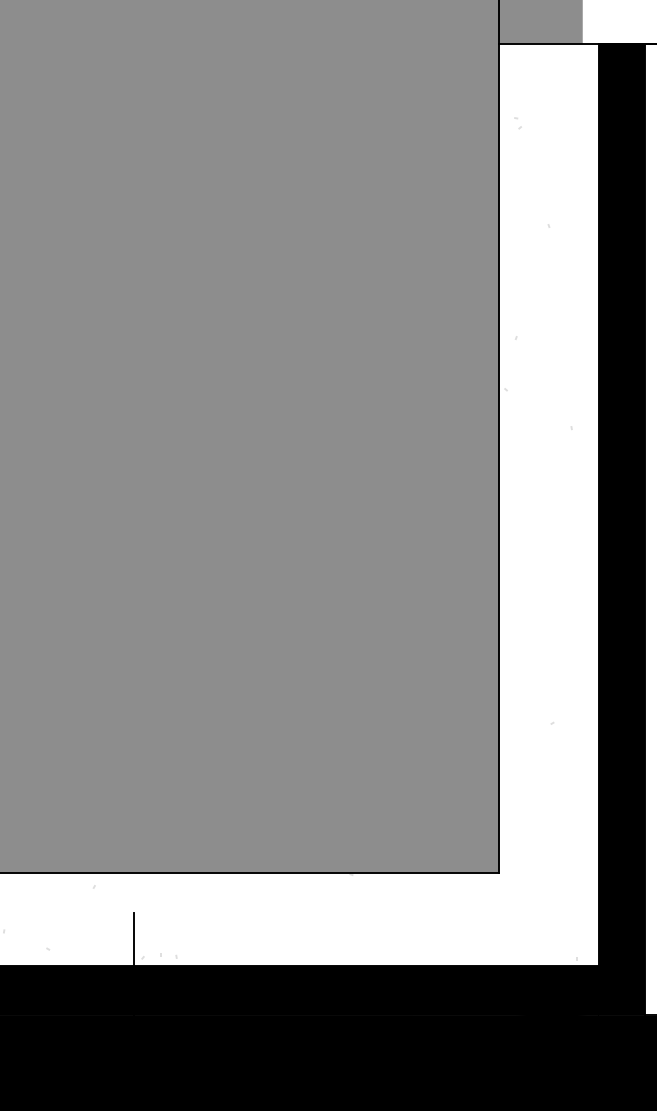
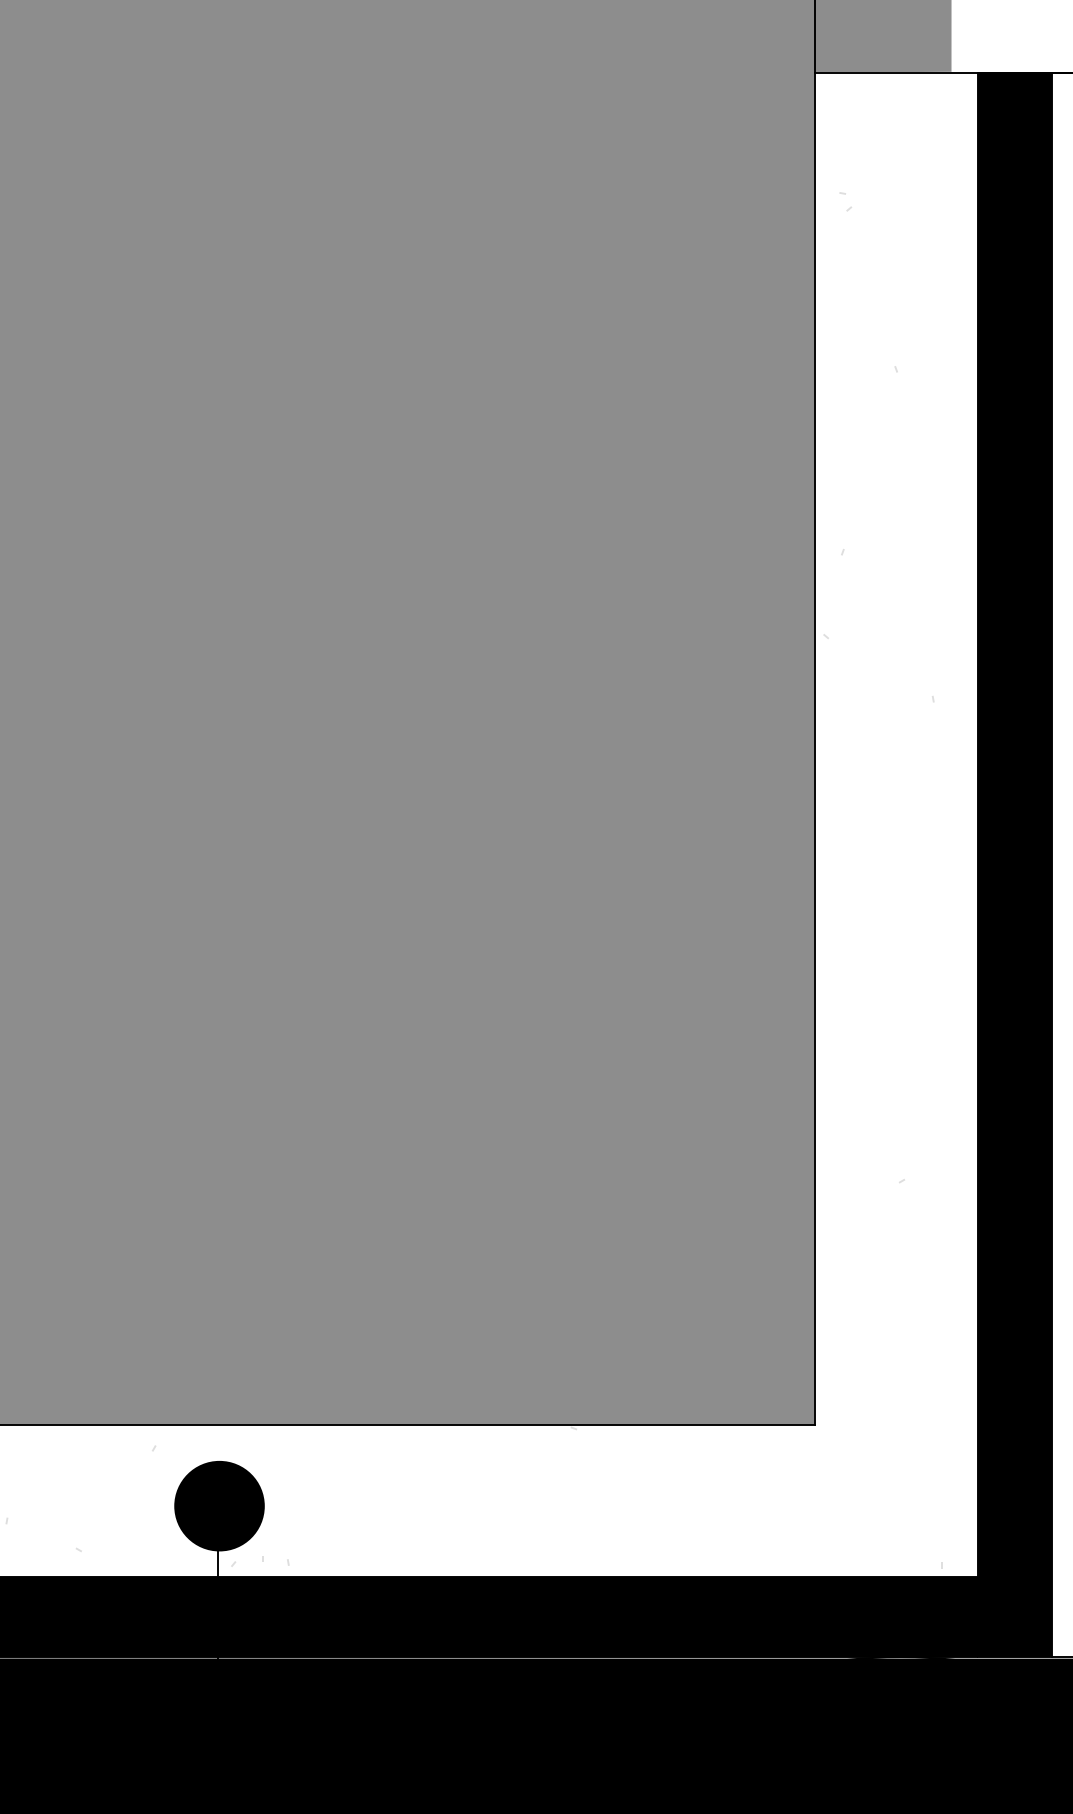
fill: (134, 922) -> (219, 1506), added

